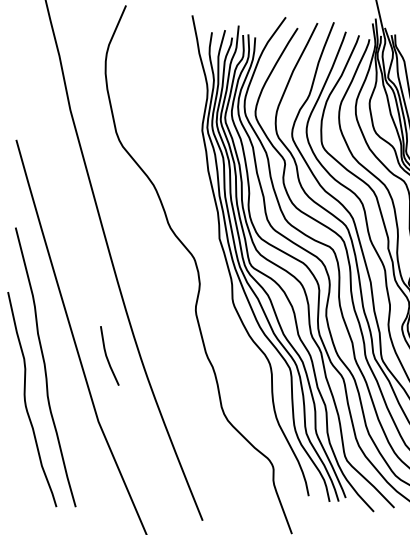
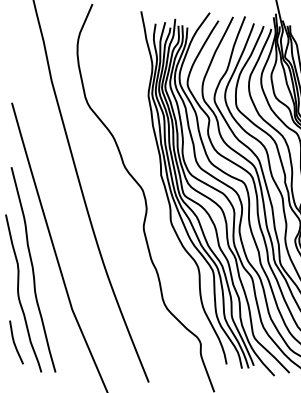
line: (108, 357) -> (15, 343), moved

